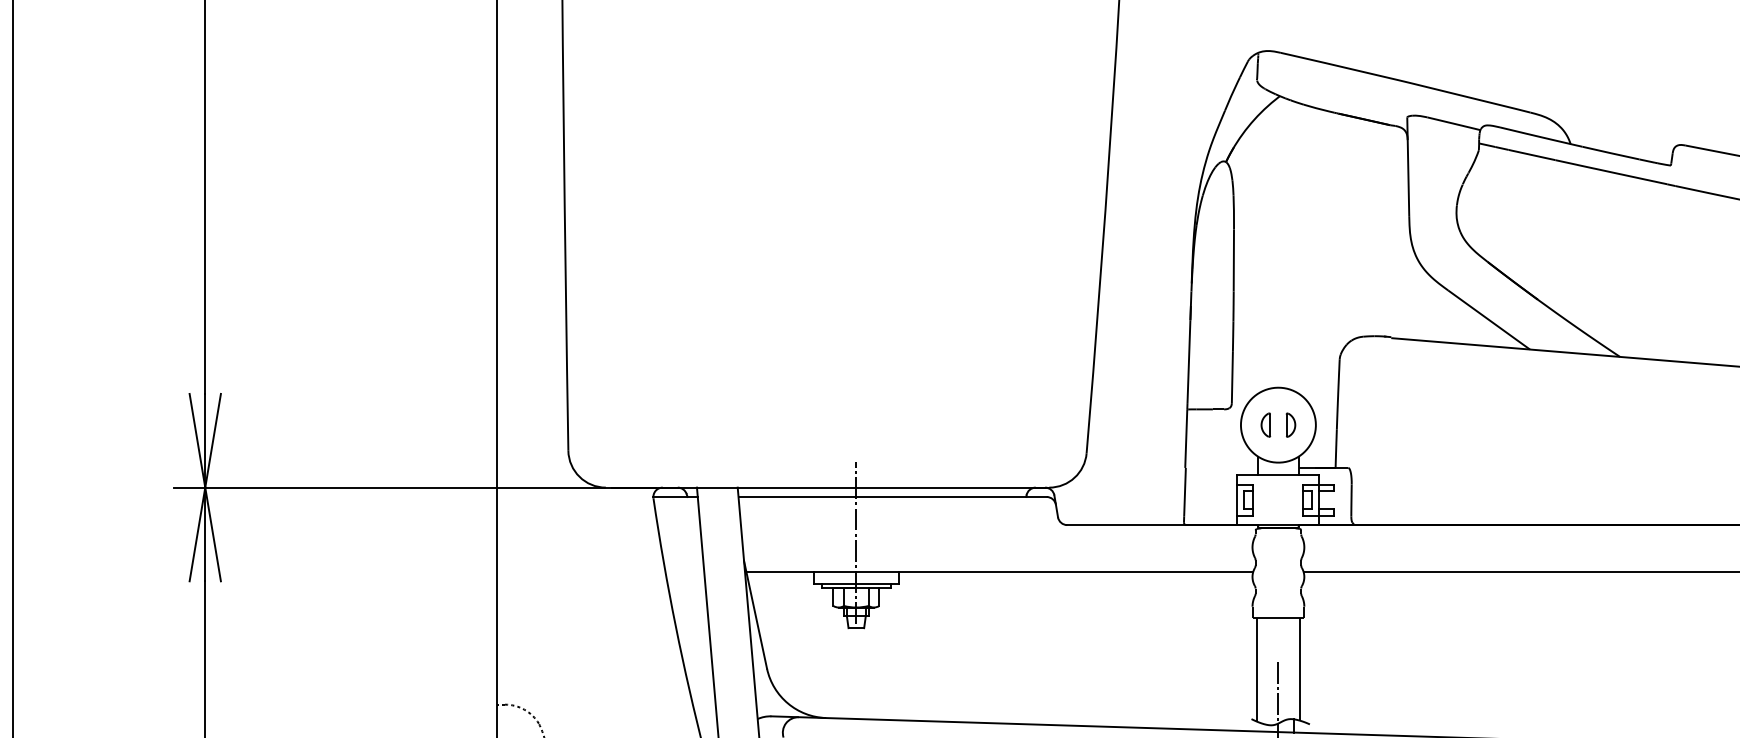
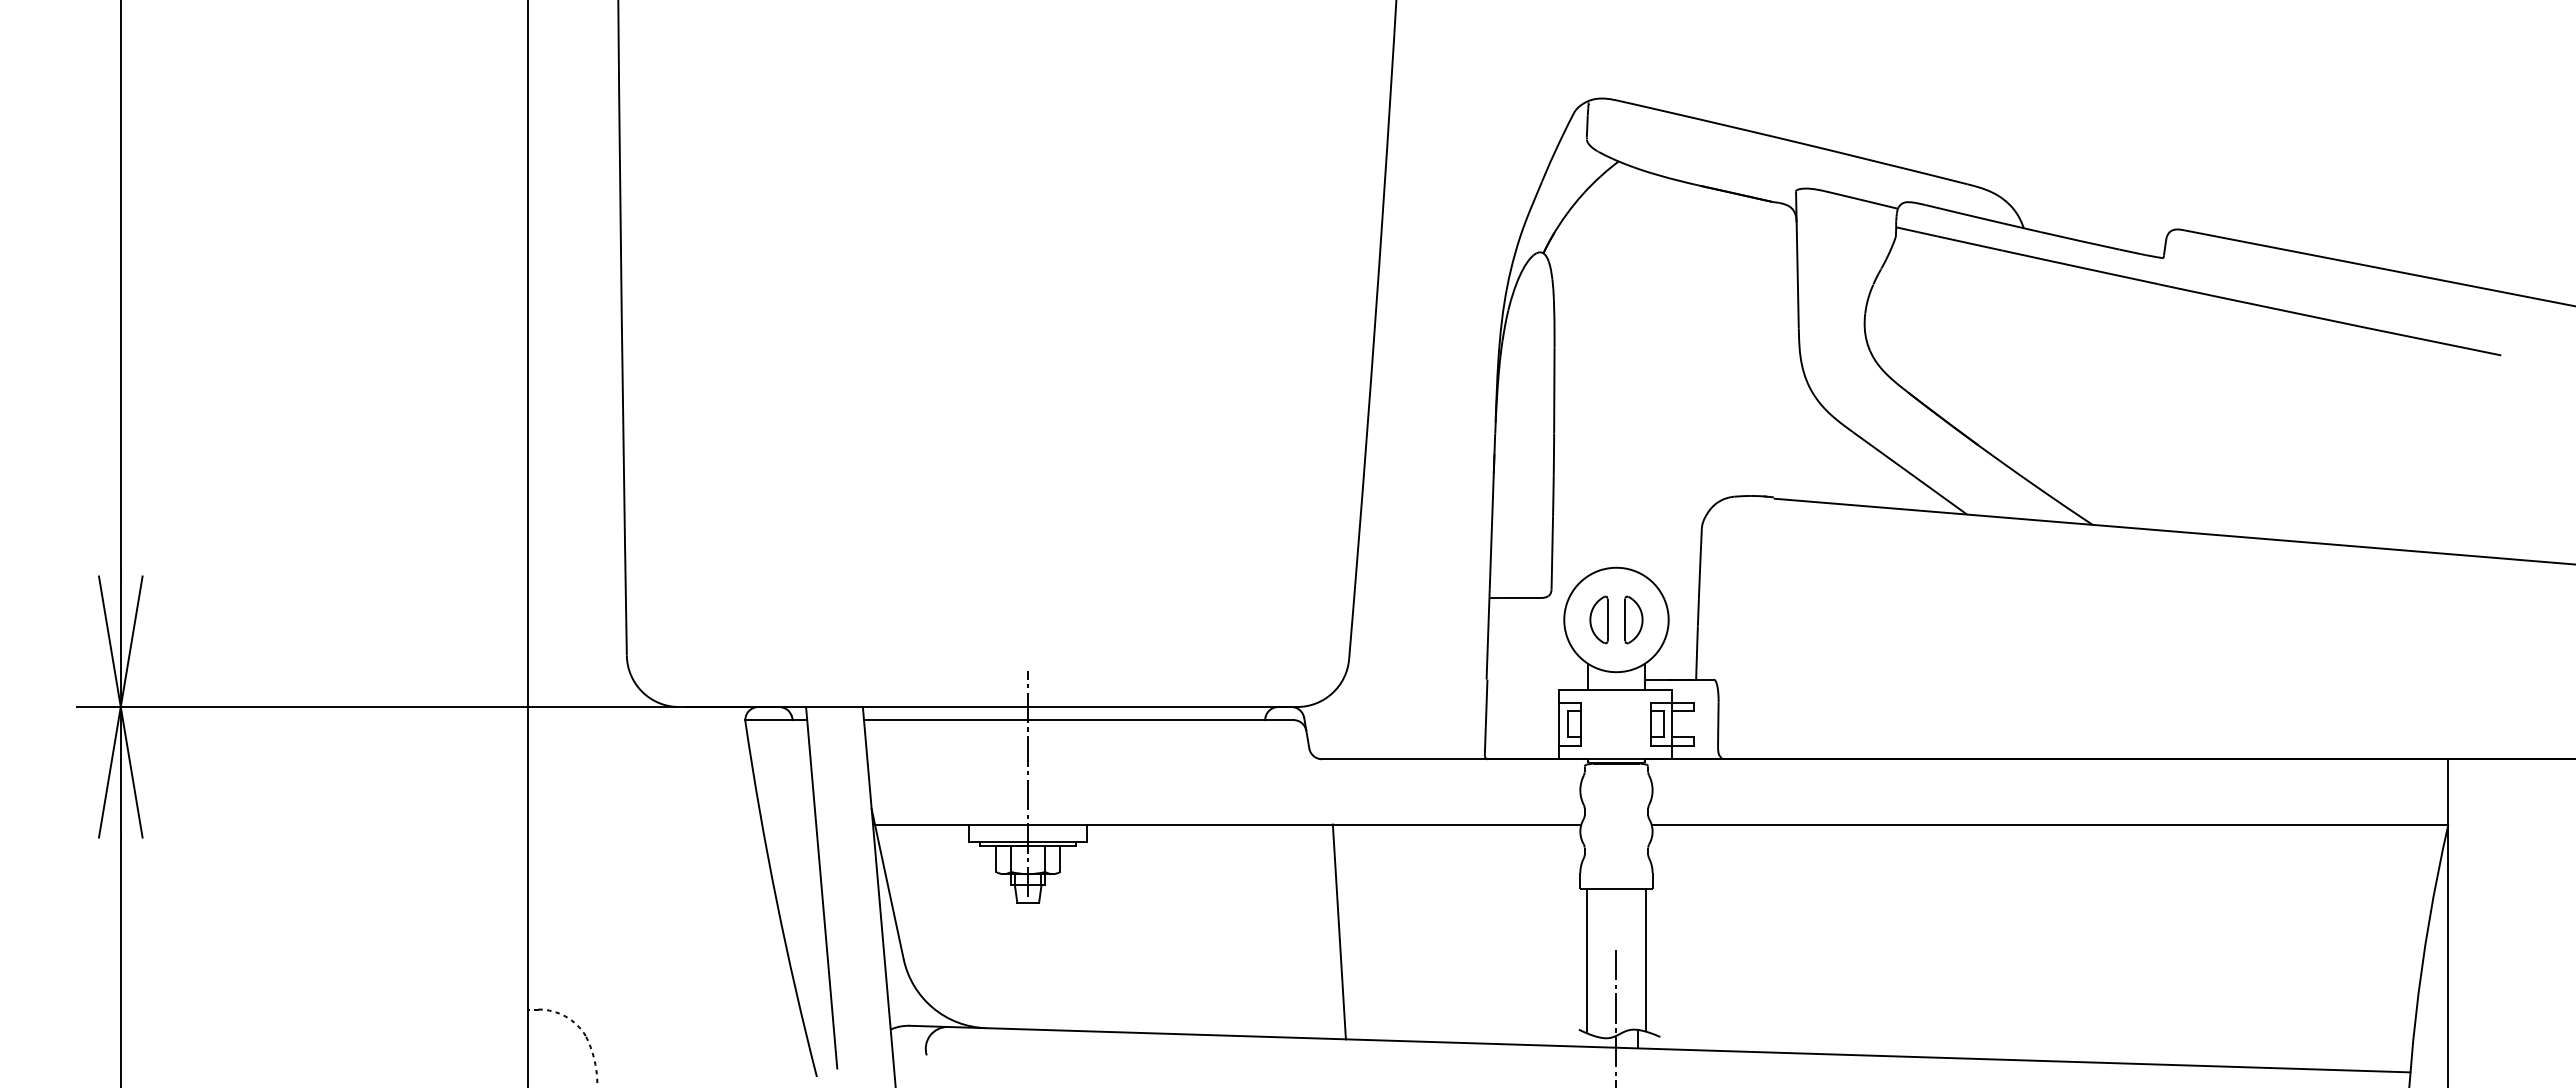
part: (1265, 424) -> (1598, 619), size x1.43
part: (1290, 424) -> (1633, 619), size x1.43
line: (1078, 648) -> (1338, 931), added

